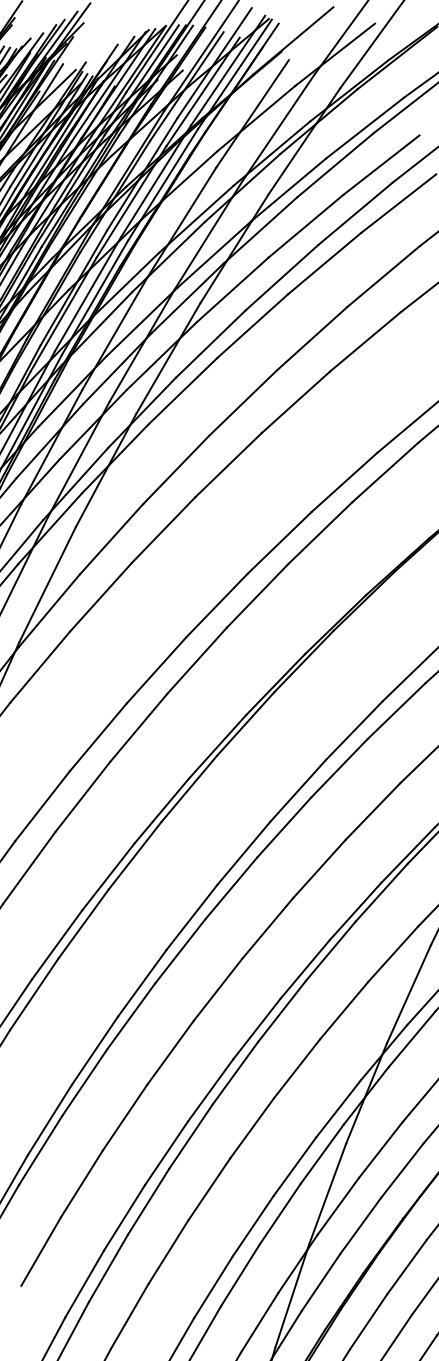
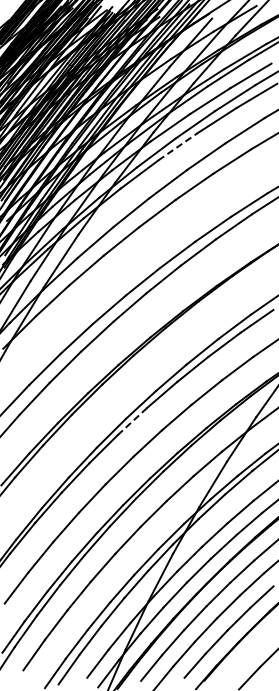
line: (251, 325) -> (177, 146), solid -> dashed
line: (231, 888) -> (132, 421), solid -> dashed

